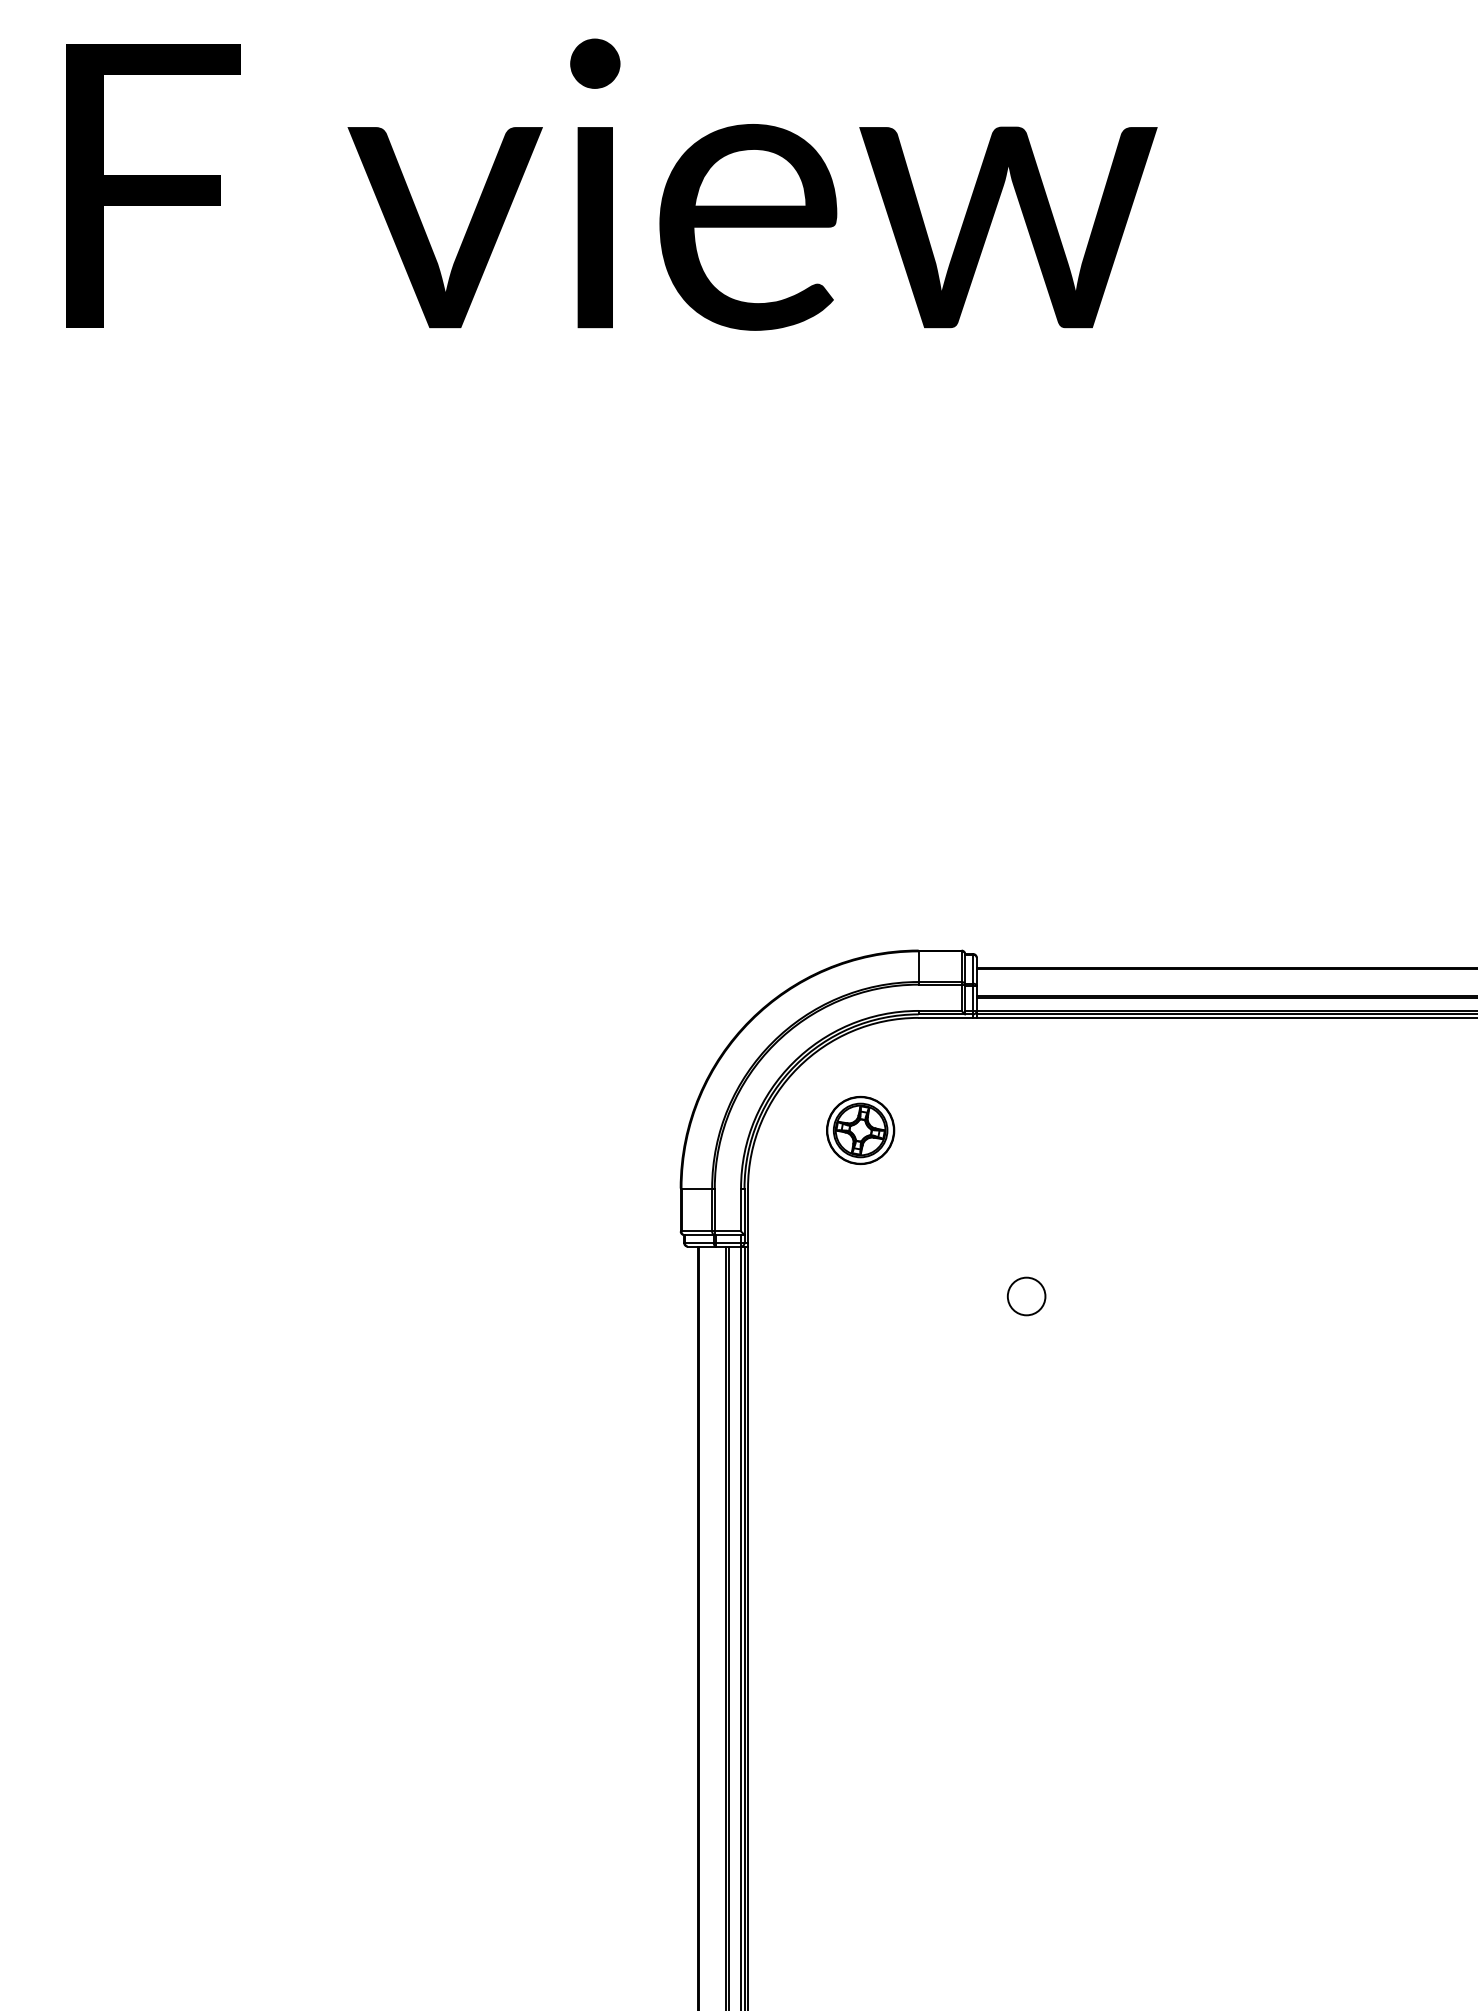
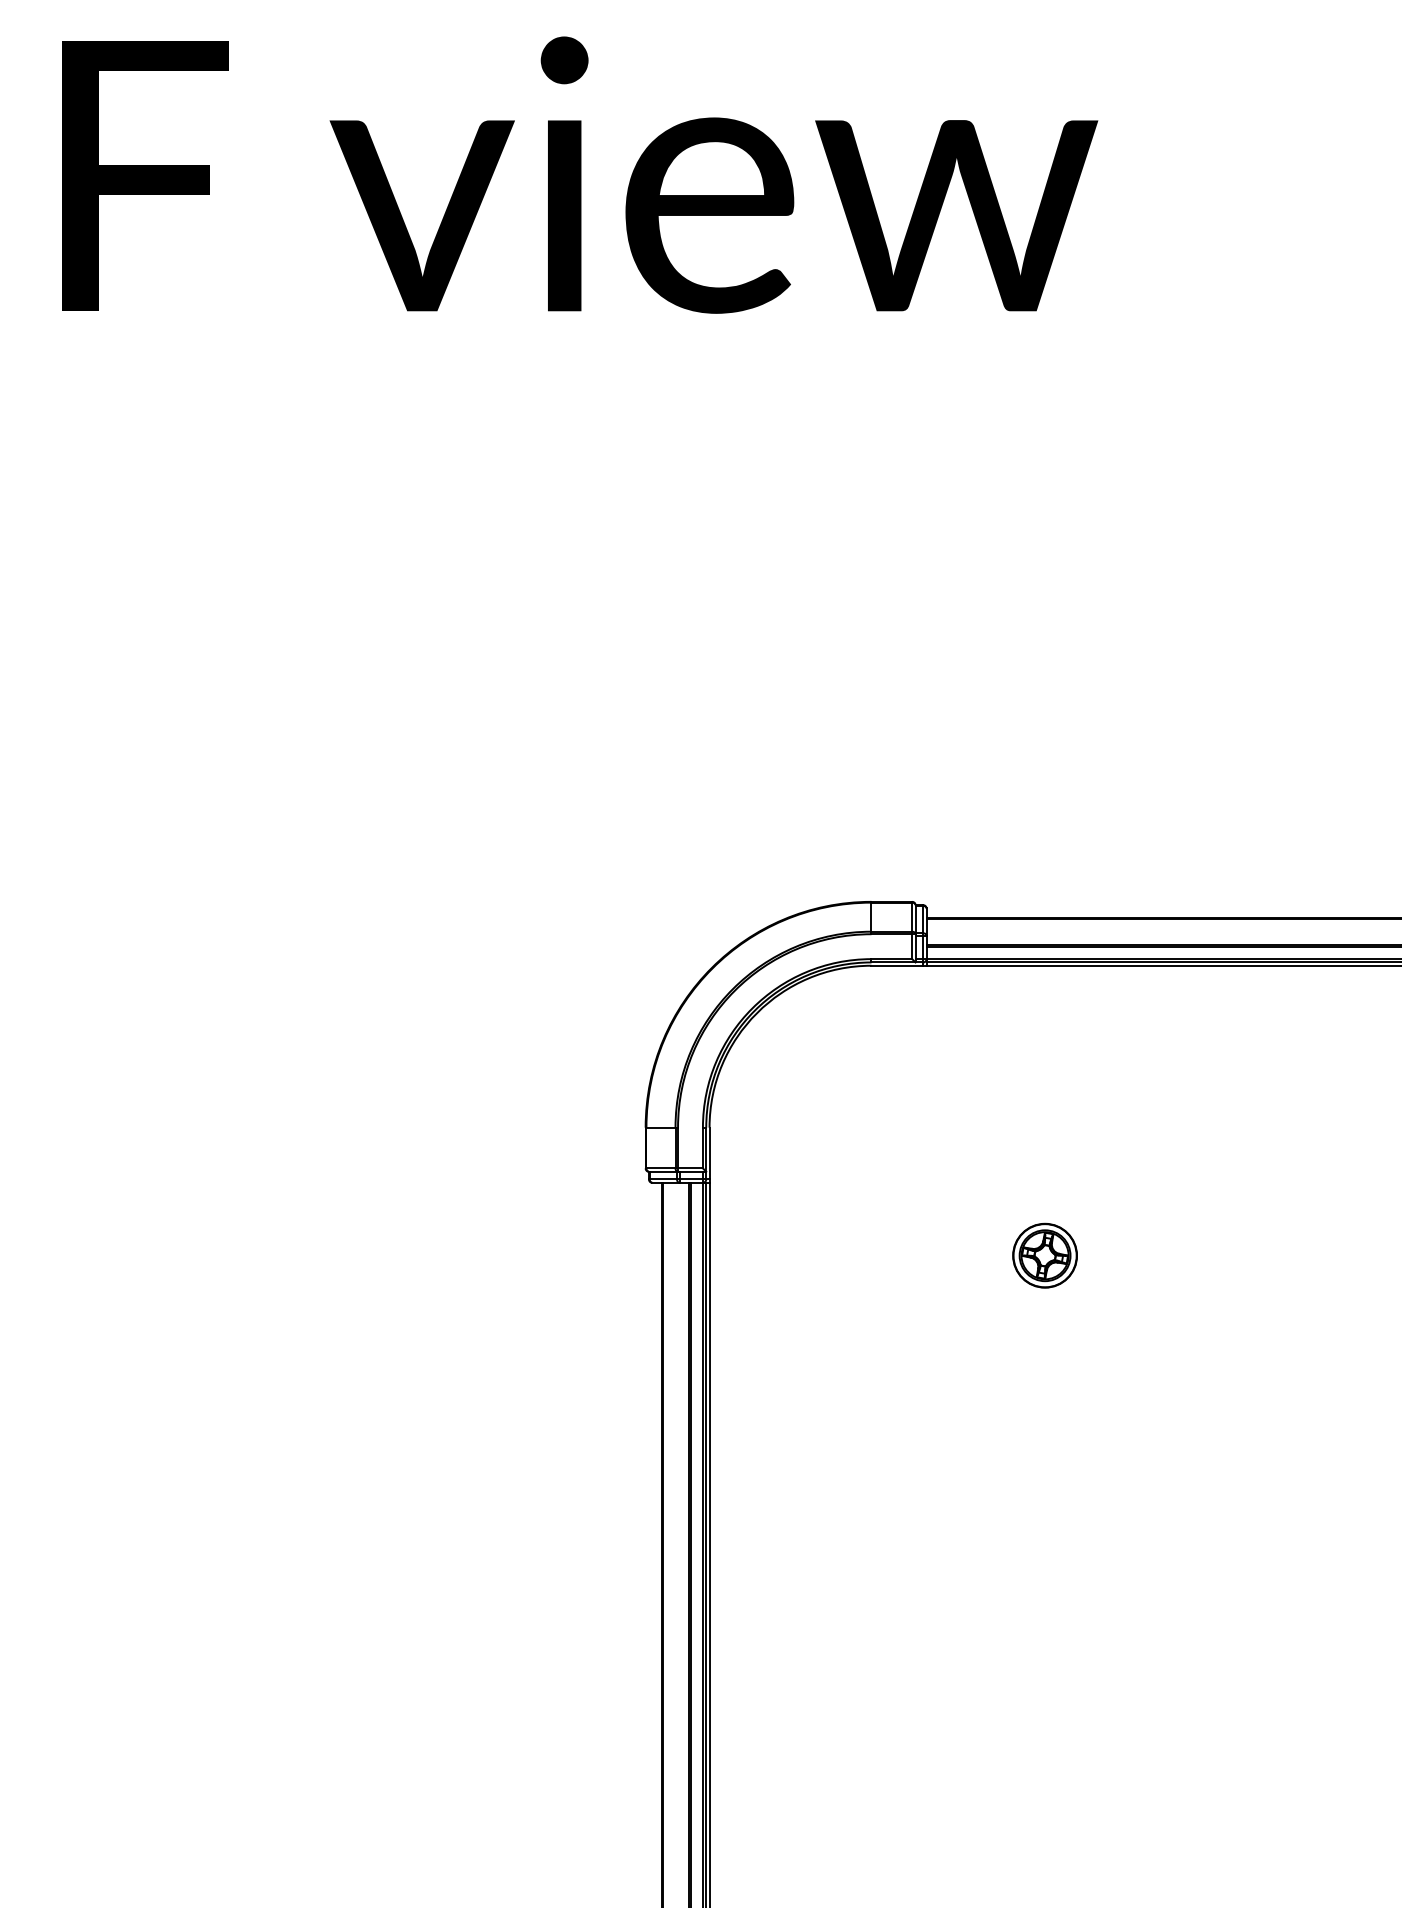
part: (860, 1129) -> (1044, 1254), moved
circle: (1026, 1296) -> (973, 1230), removed

